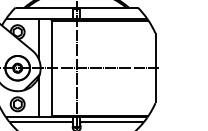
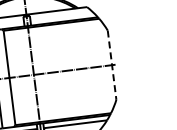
line: (155, 68) -> (112, 65), solid -> dashed

